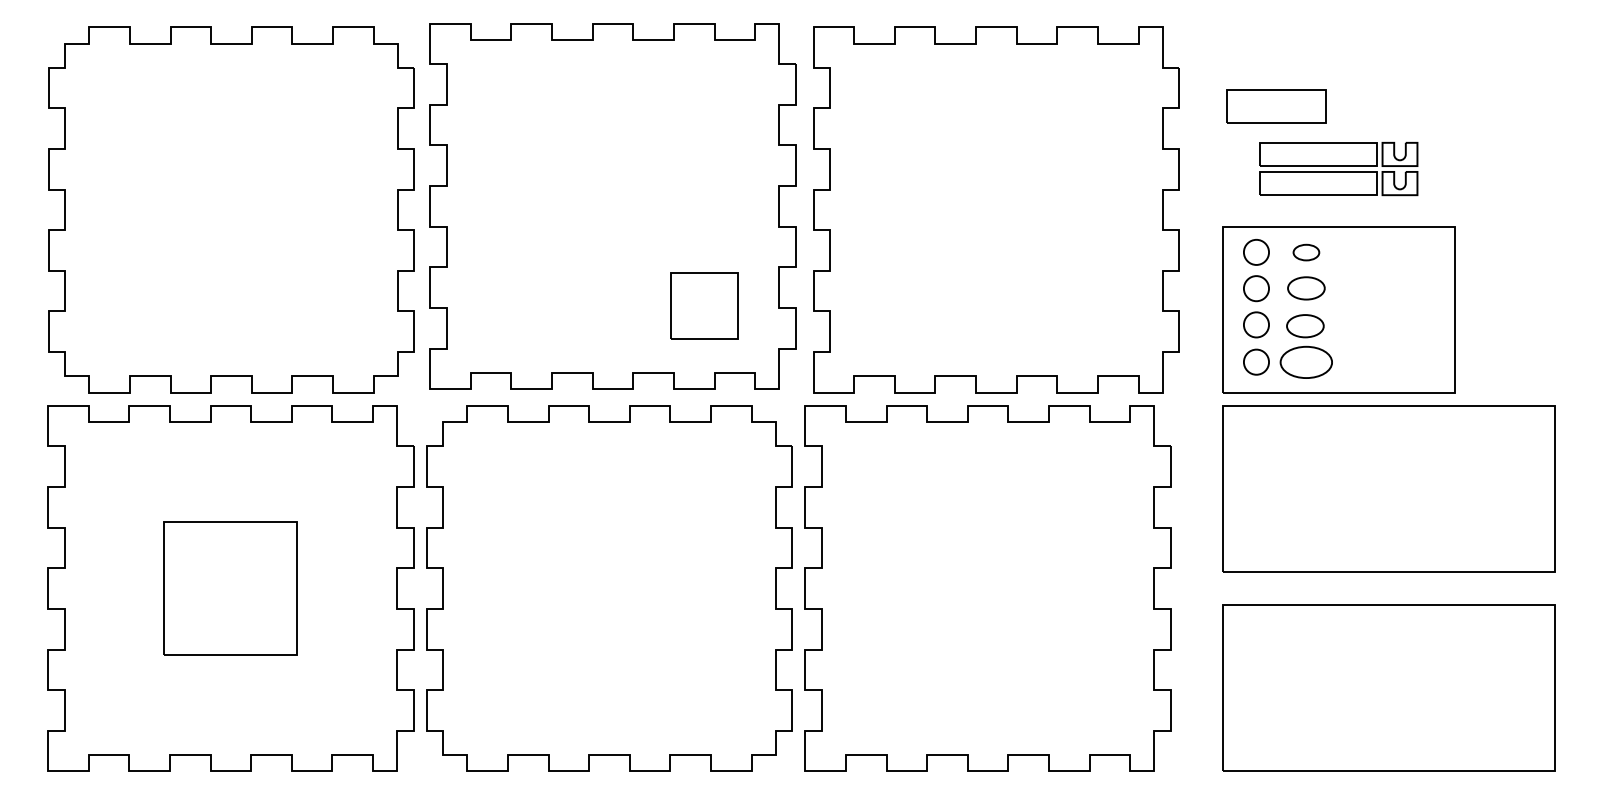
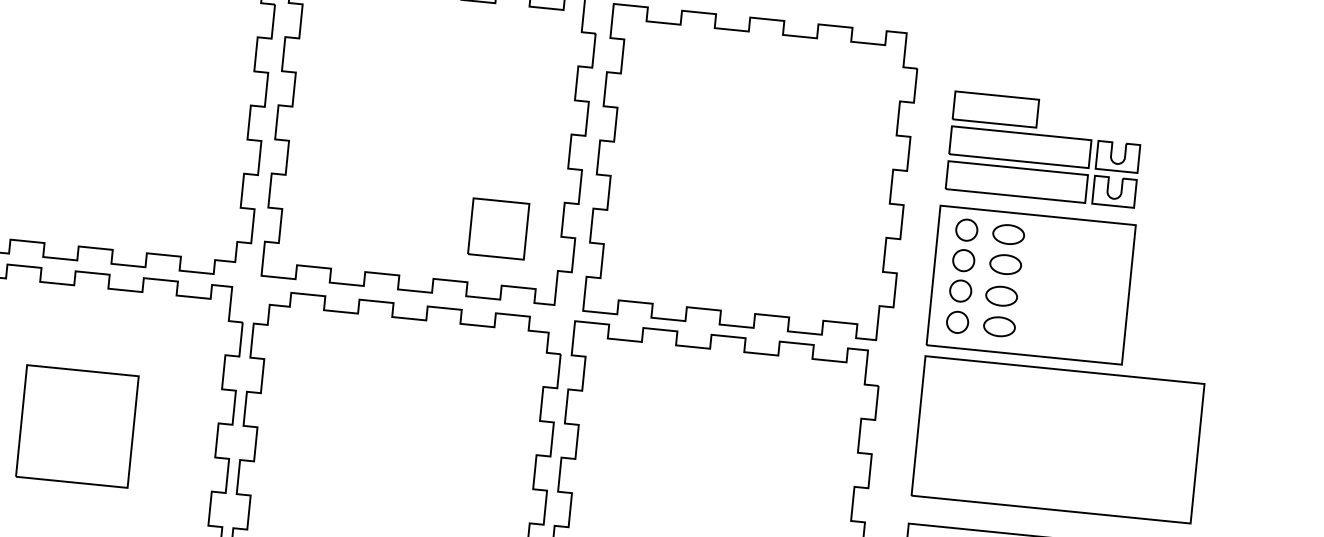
part: (1338, 168) -> (1042, 166), size x1.43
part: (1306, 252) -> (1008, 234), size x1.43
part: (1306, 362) -> (999, 326), size x0.71

